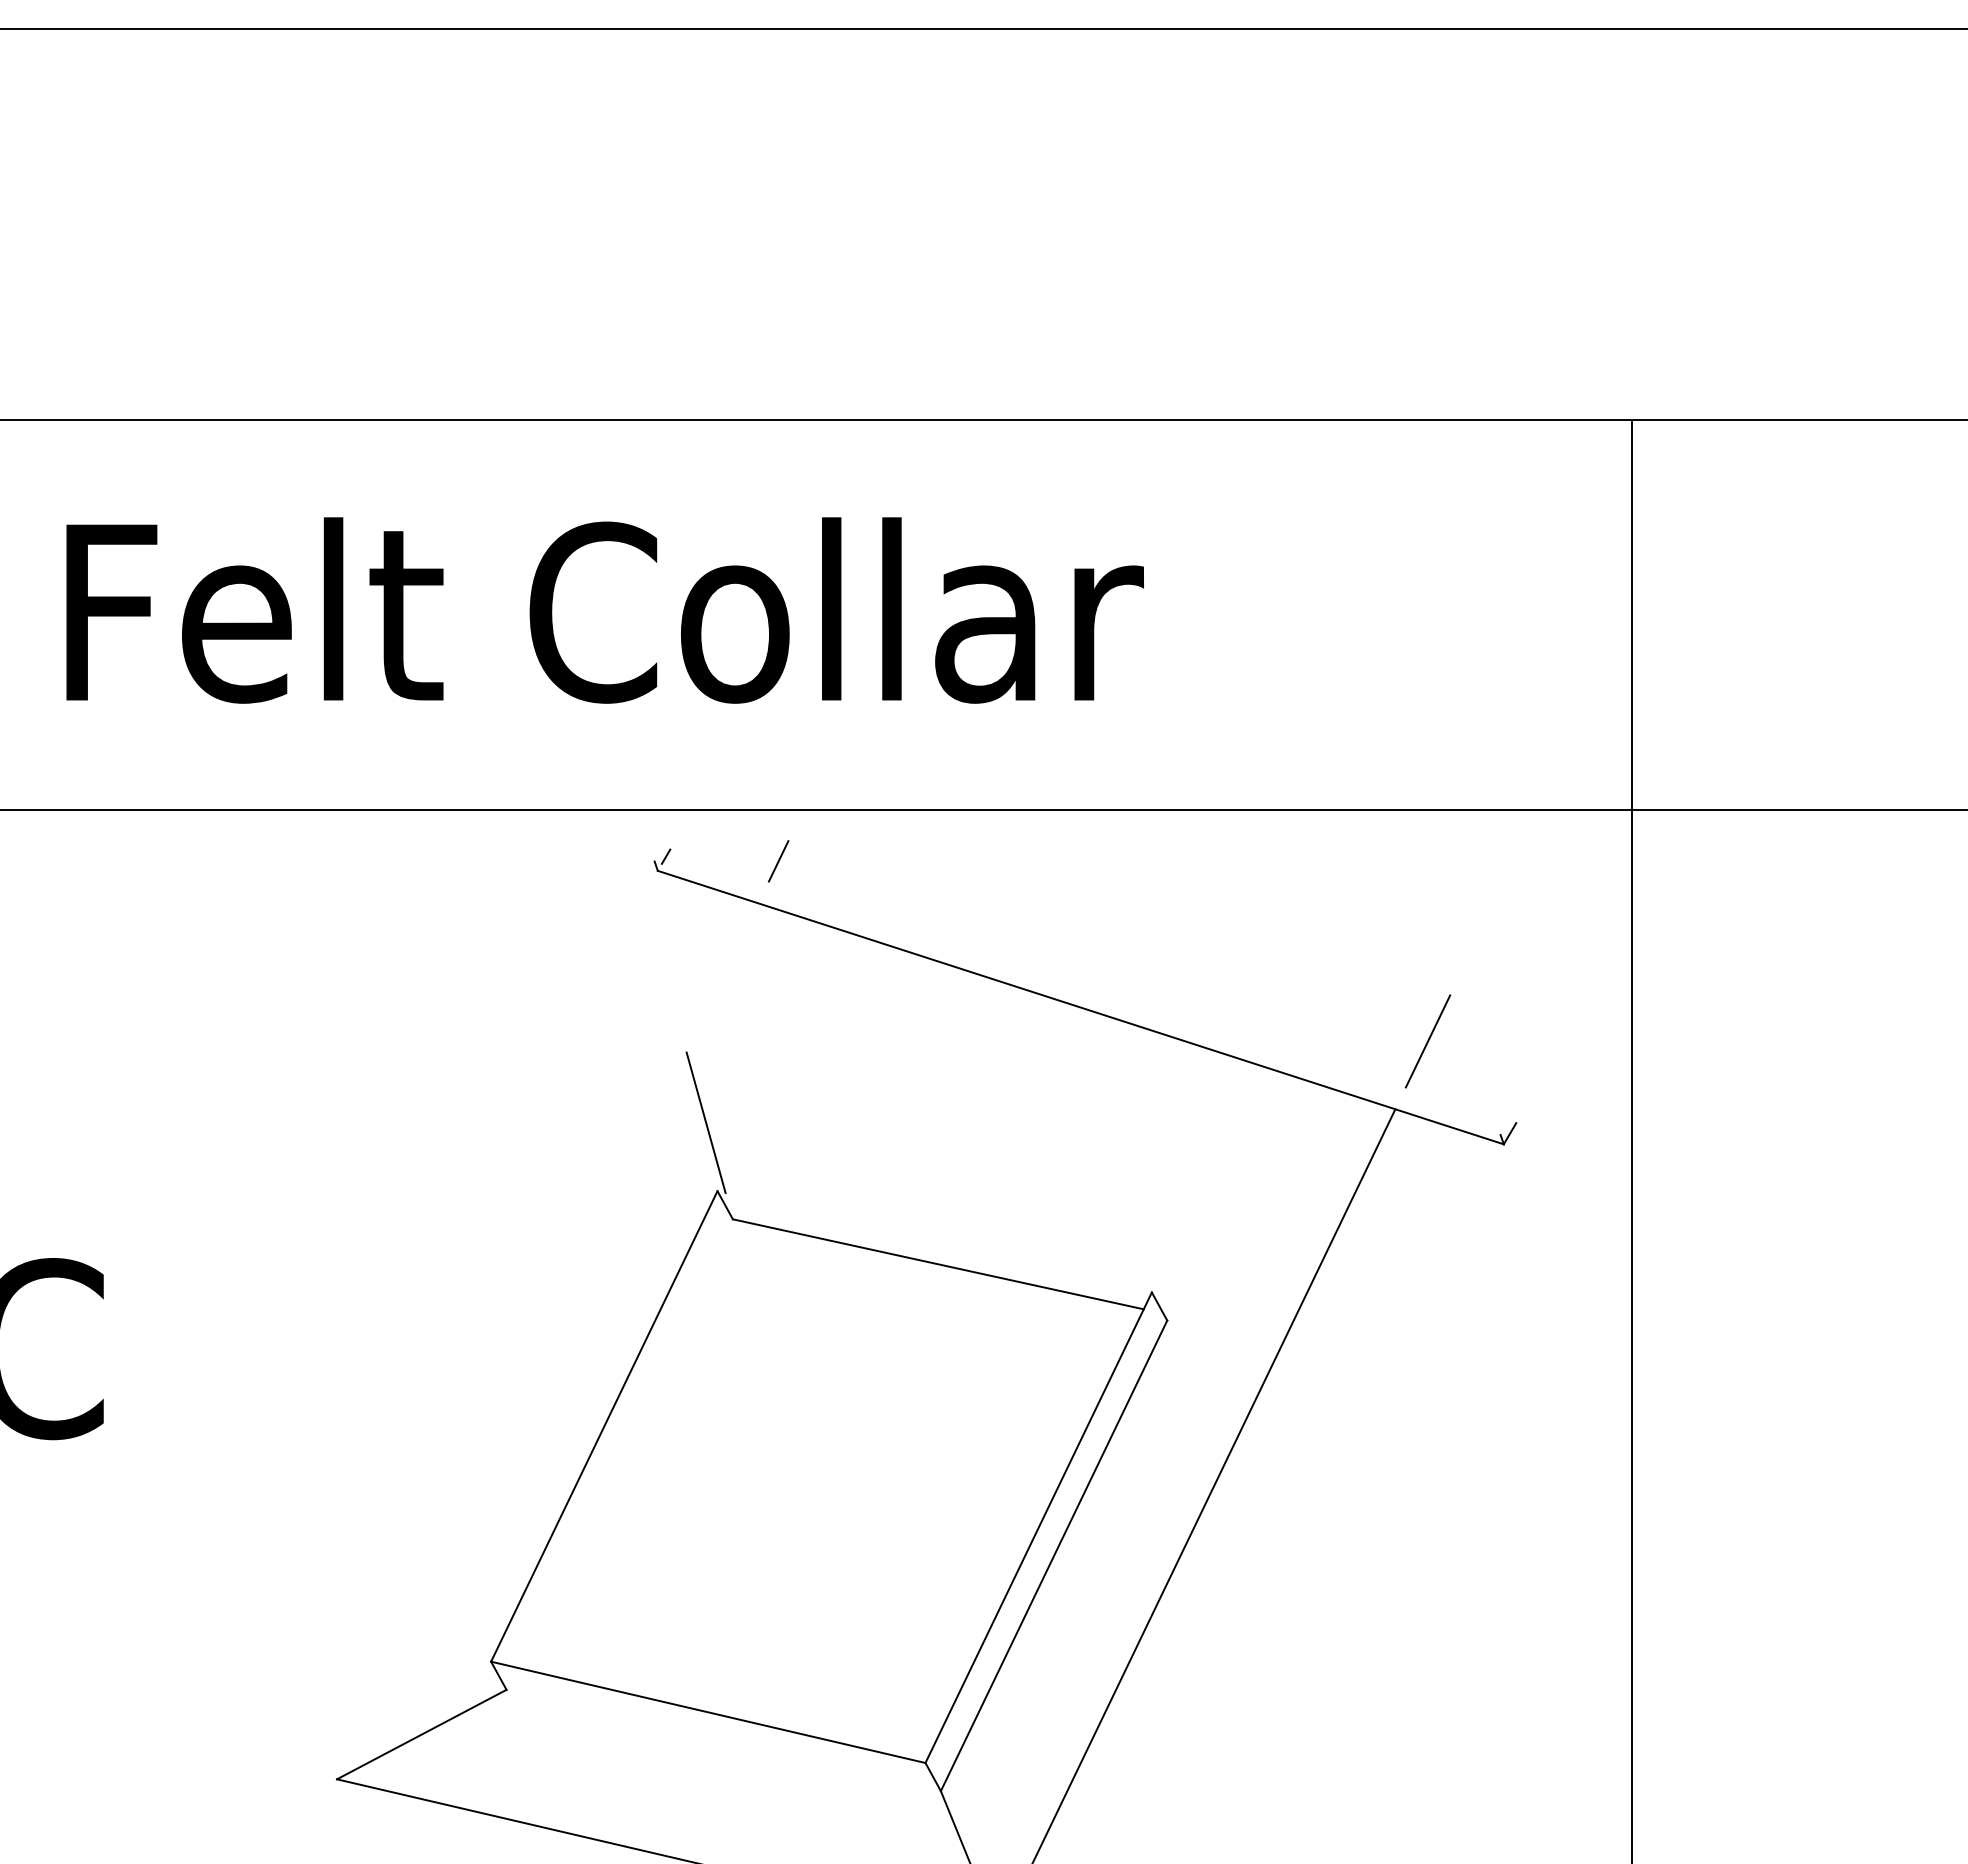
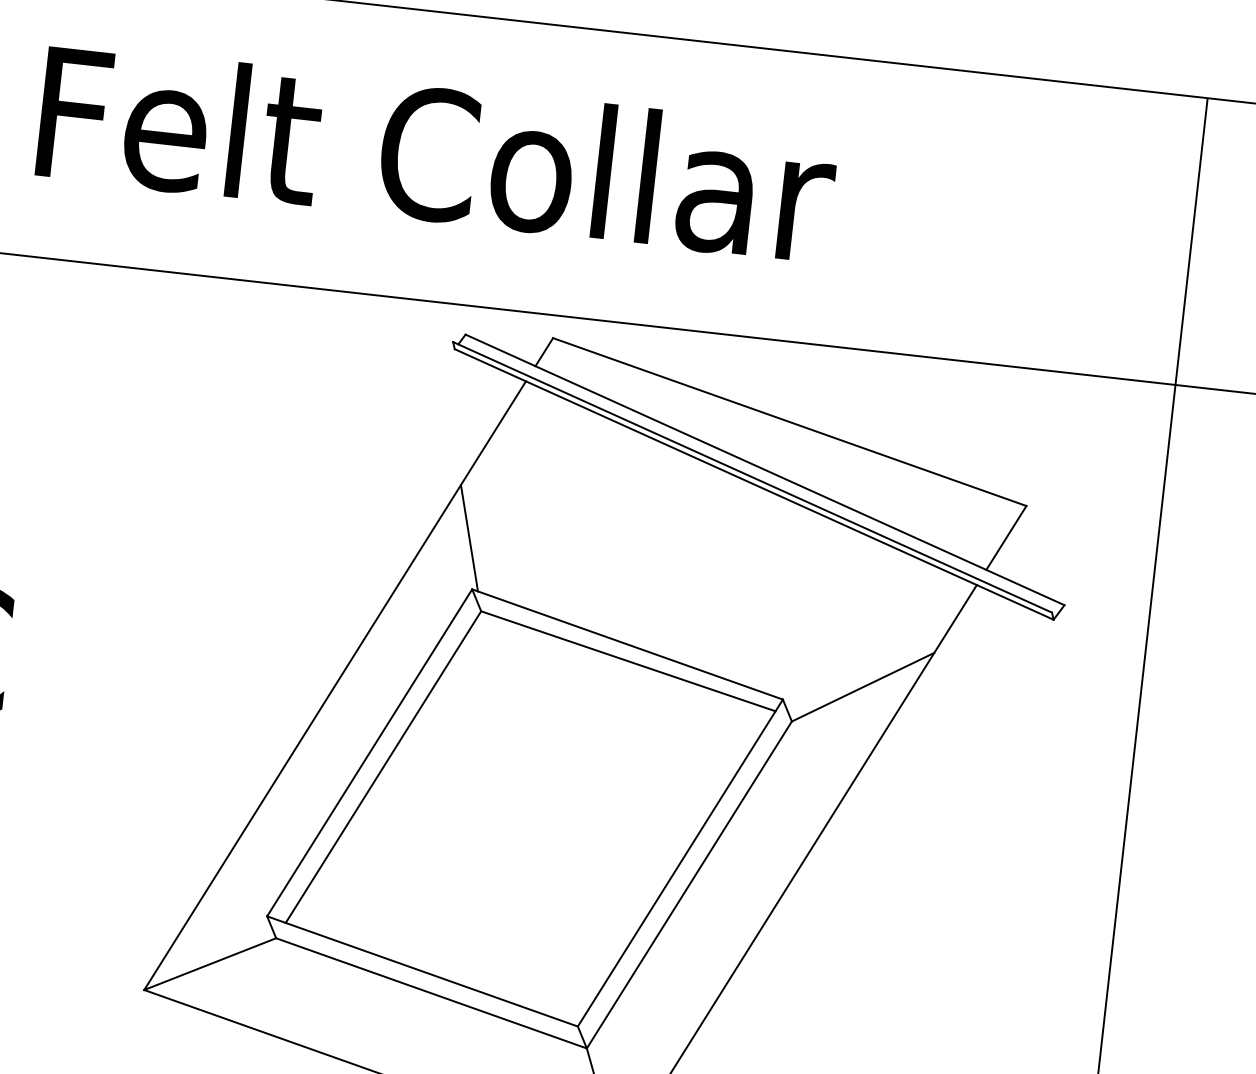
line: (1119, 918) -> (789, 422), added
line: (1093, 986) -> (765, 470), added
line: (1077, 998) -> (752, 477), added
line: (934, 1241) -> (627, 644), added
line: (1257, 1263) -> (862, 686), added
line: (547, 1341) -> (334, 685), added
line: (624, 1443) -> (383, 767), added
line: (723, 1740) -> (431, 993), added

